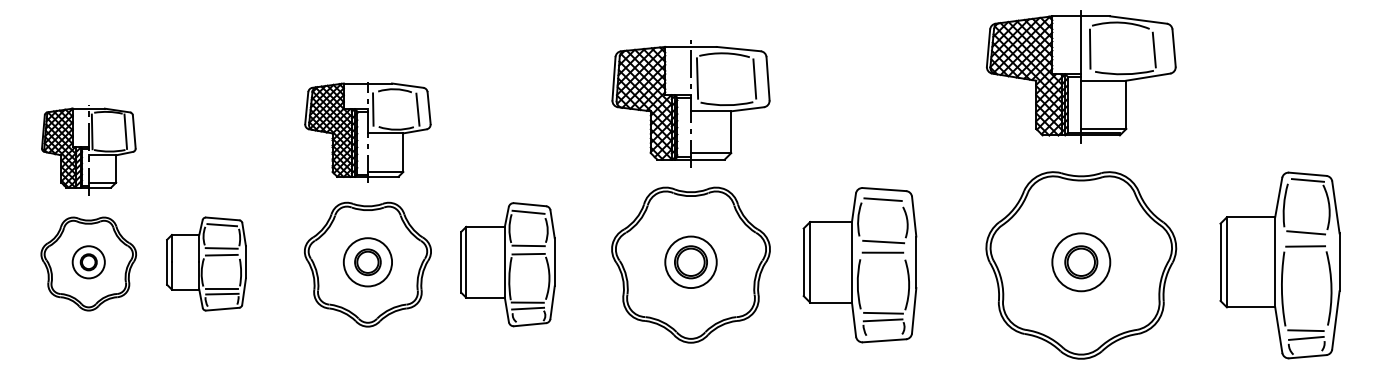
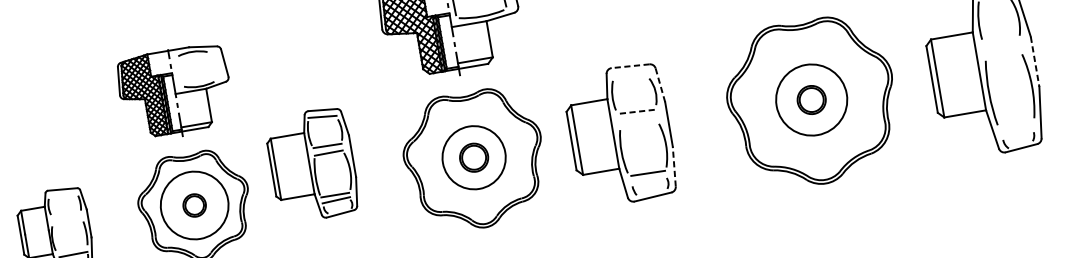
line: (373, 109) -> (176, 72), removed
line: (417, 109) -> (214, 66), removed
line: (884, 189) -> (630, 66), solid -> dashed
line: (882, 199) -> (630, 75), removed
line: (914, 216) -> (660, 85), solid -> dashed
line: (222, 225) -> (63, 195), removed
line: (1306, 232) -> (1002, 40), removed
line: (883, 242) -> (637, 112), solid -> dashed
line: (1305, 246) -> (1003, 53), removed
line: (221, 248) -> (65, 215), removed
line: (882, 252) -> (638, 120), removed
line: (221, 254) -> (66, 220), removed
circle: (367, 262) -> (194, 205), size x1.6
circle: (690, 262) -> (473, 157), size x1.4
circle: (1081, 262) -> (811, 100), size x1.4
line: (1339, 262) -> (1035, 62), solid -> dashed
part: (507, 264) -> (312, 165), moved
line: (221, 289) -> (72, 250), removed
line: (914, 310) -> (674, 166), solid -> dashed
line: (882, 320) -> (648, 179), removed
line: (1305, 330) -> (1015, 125), removed
line: (1306, 337) -> (1017, 131), removed

